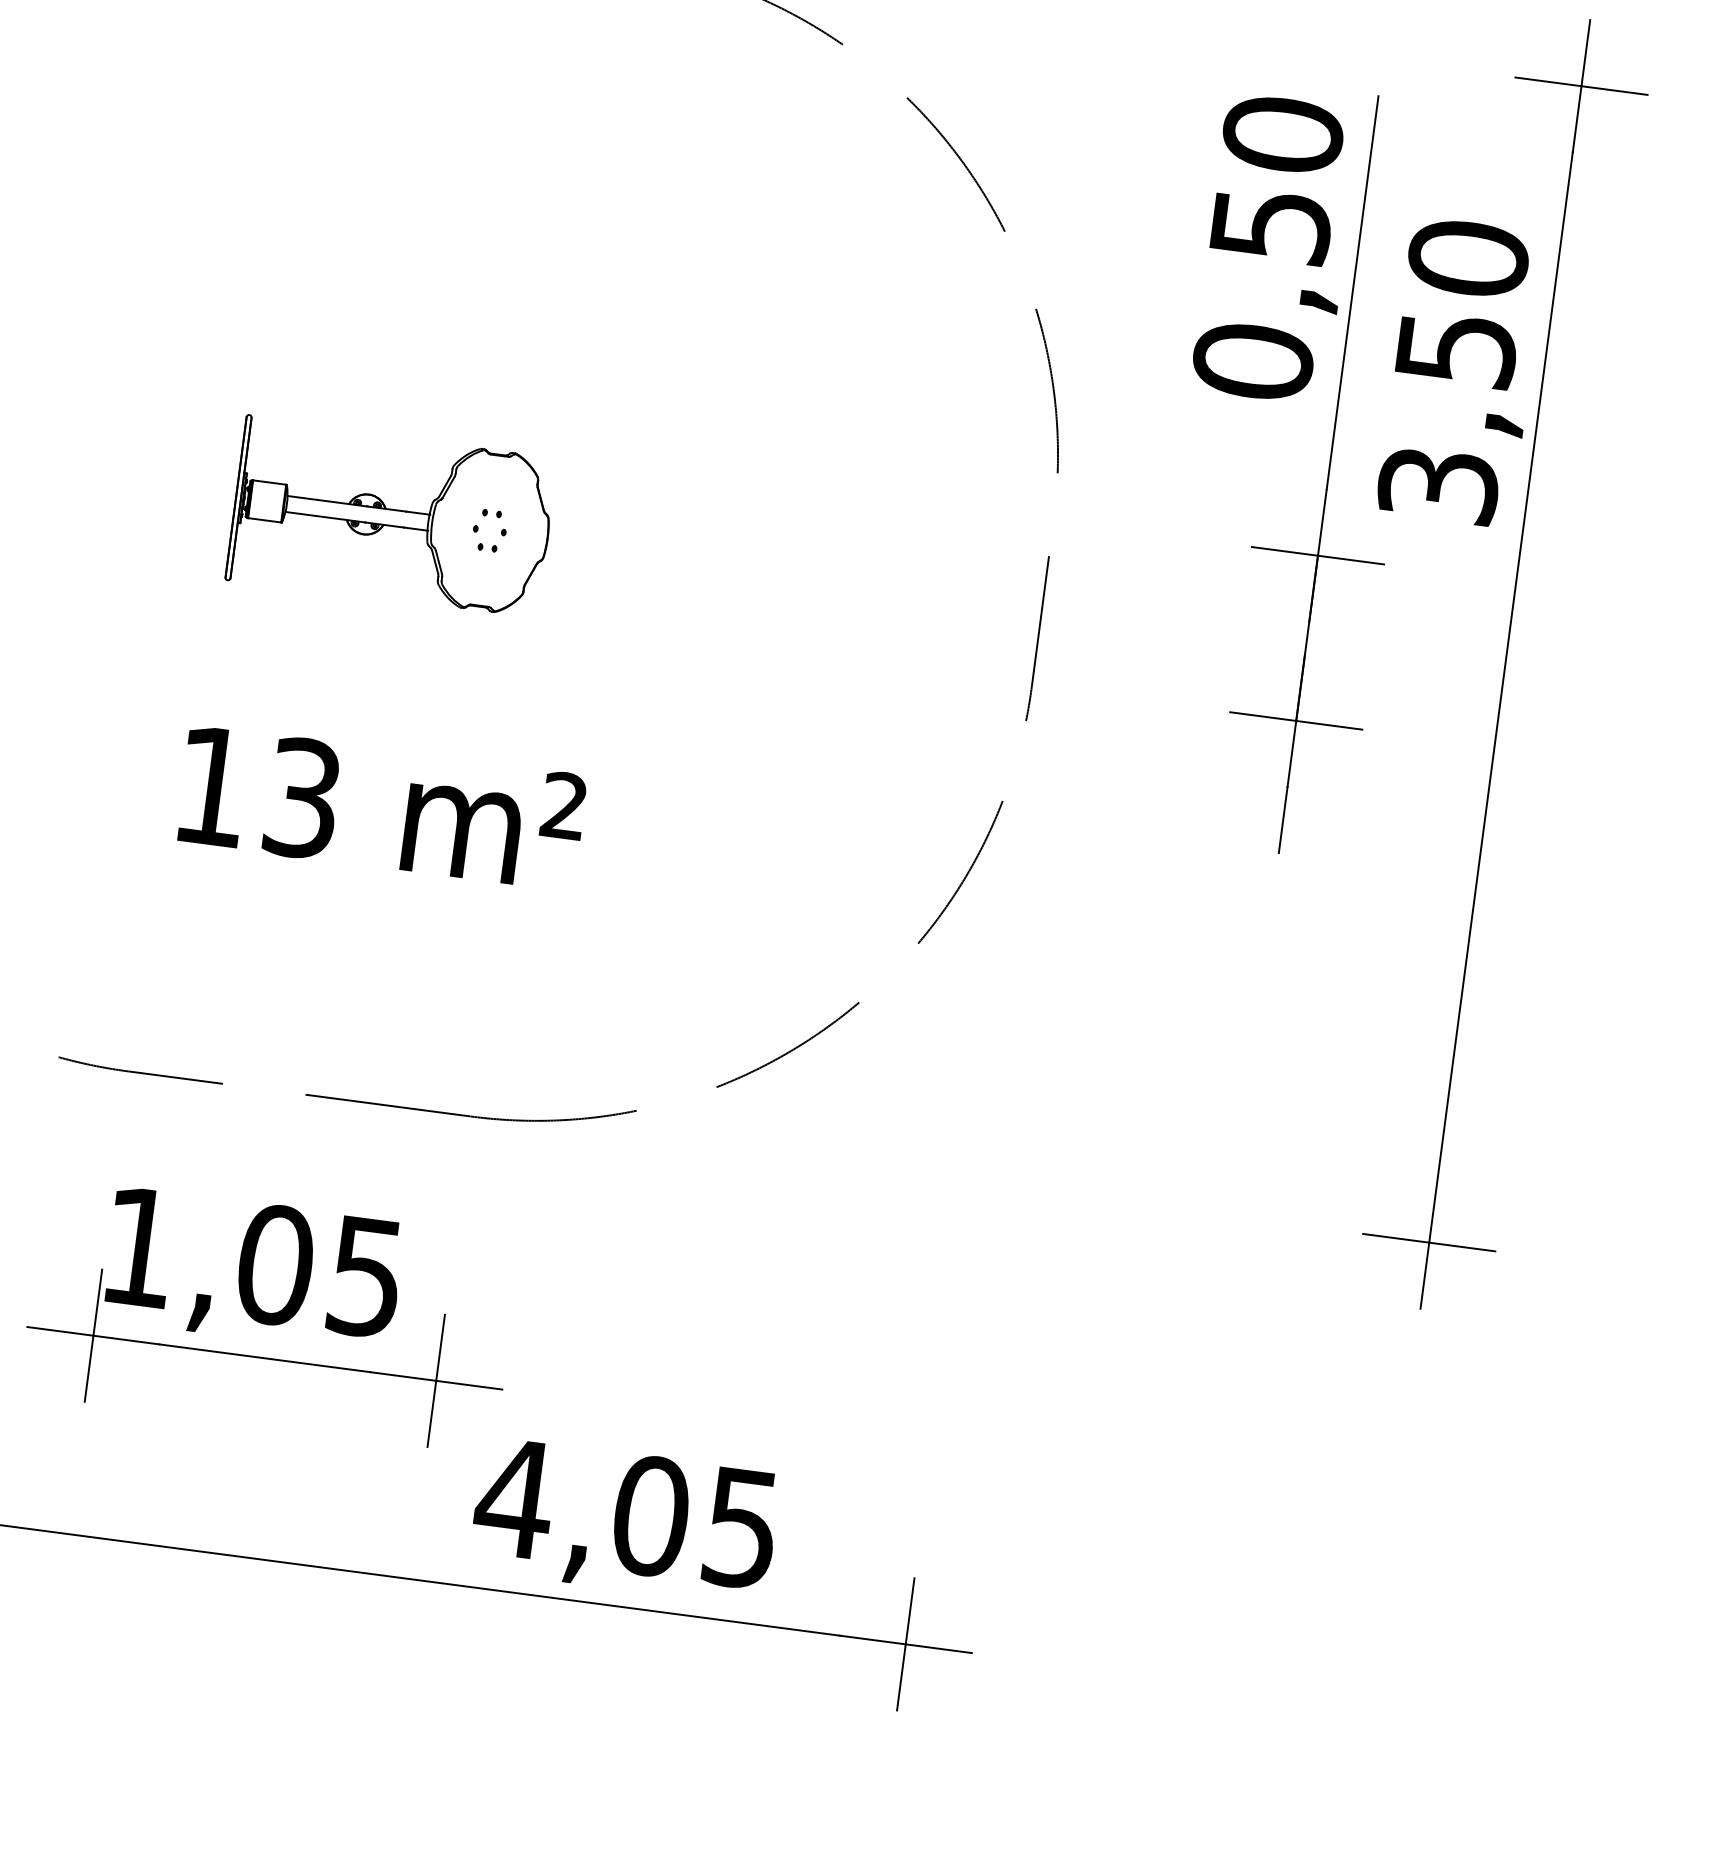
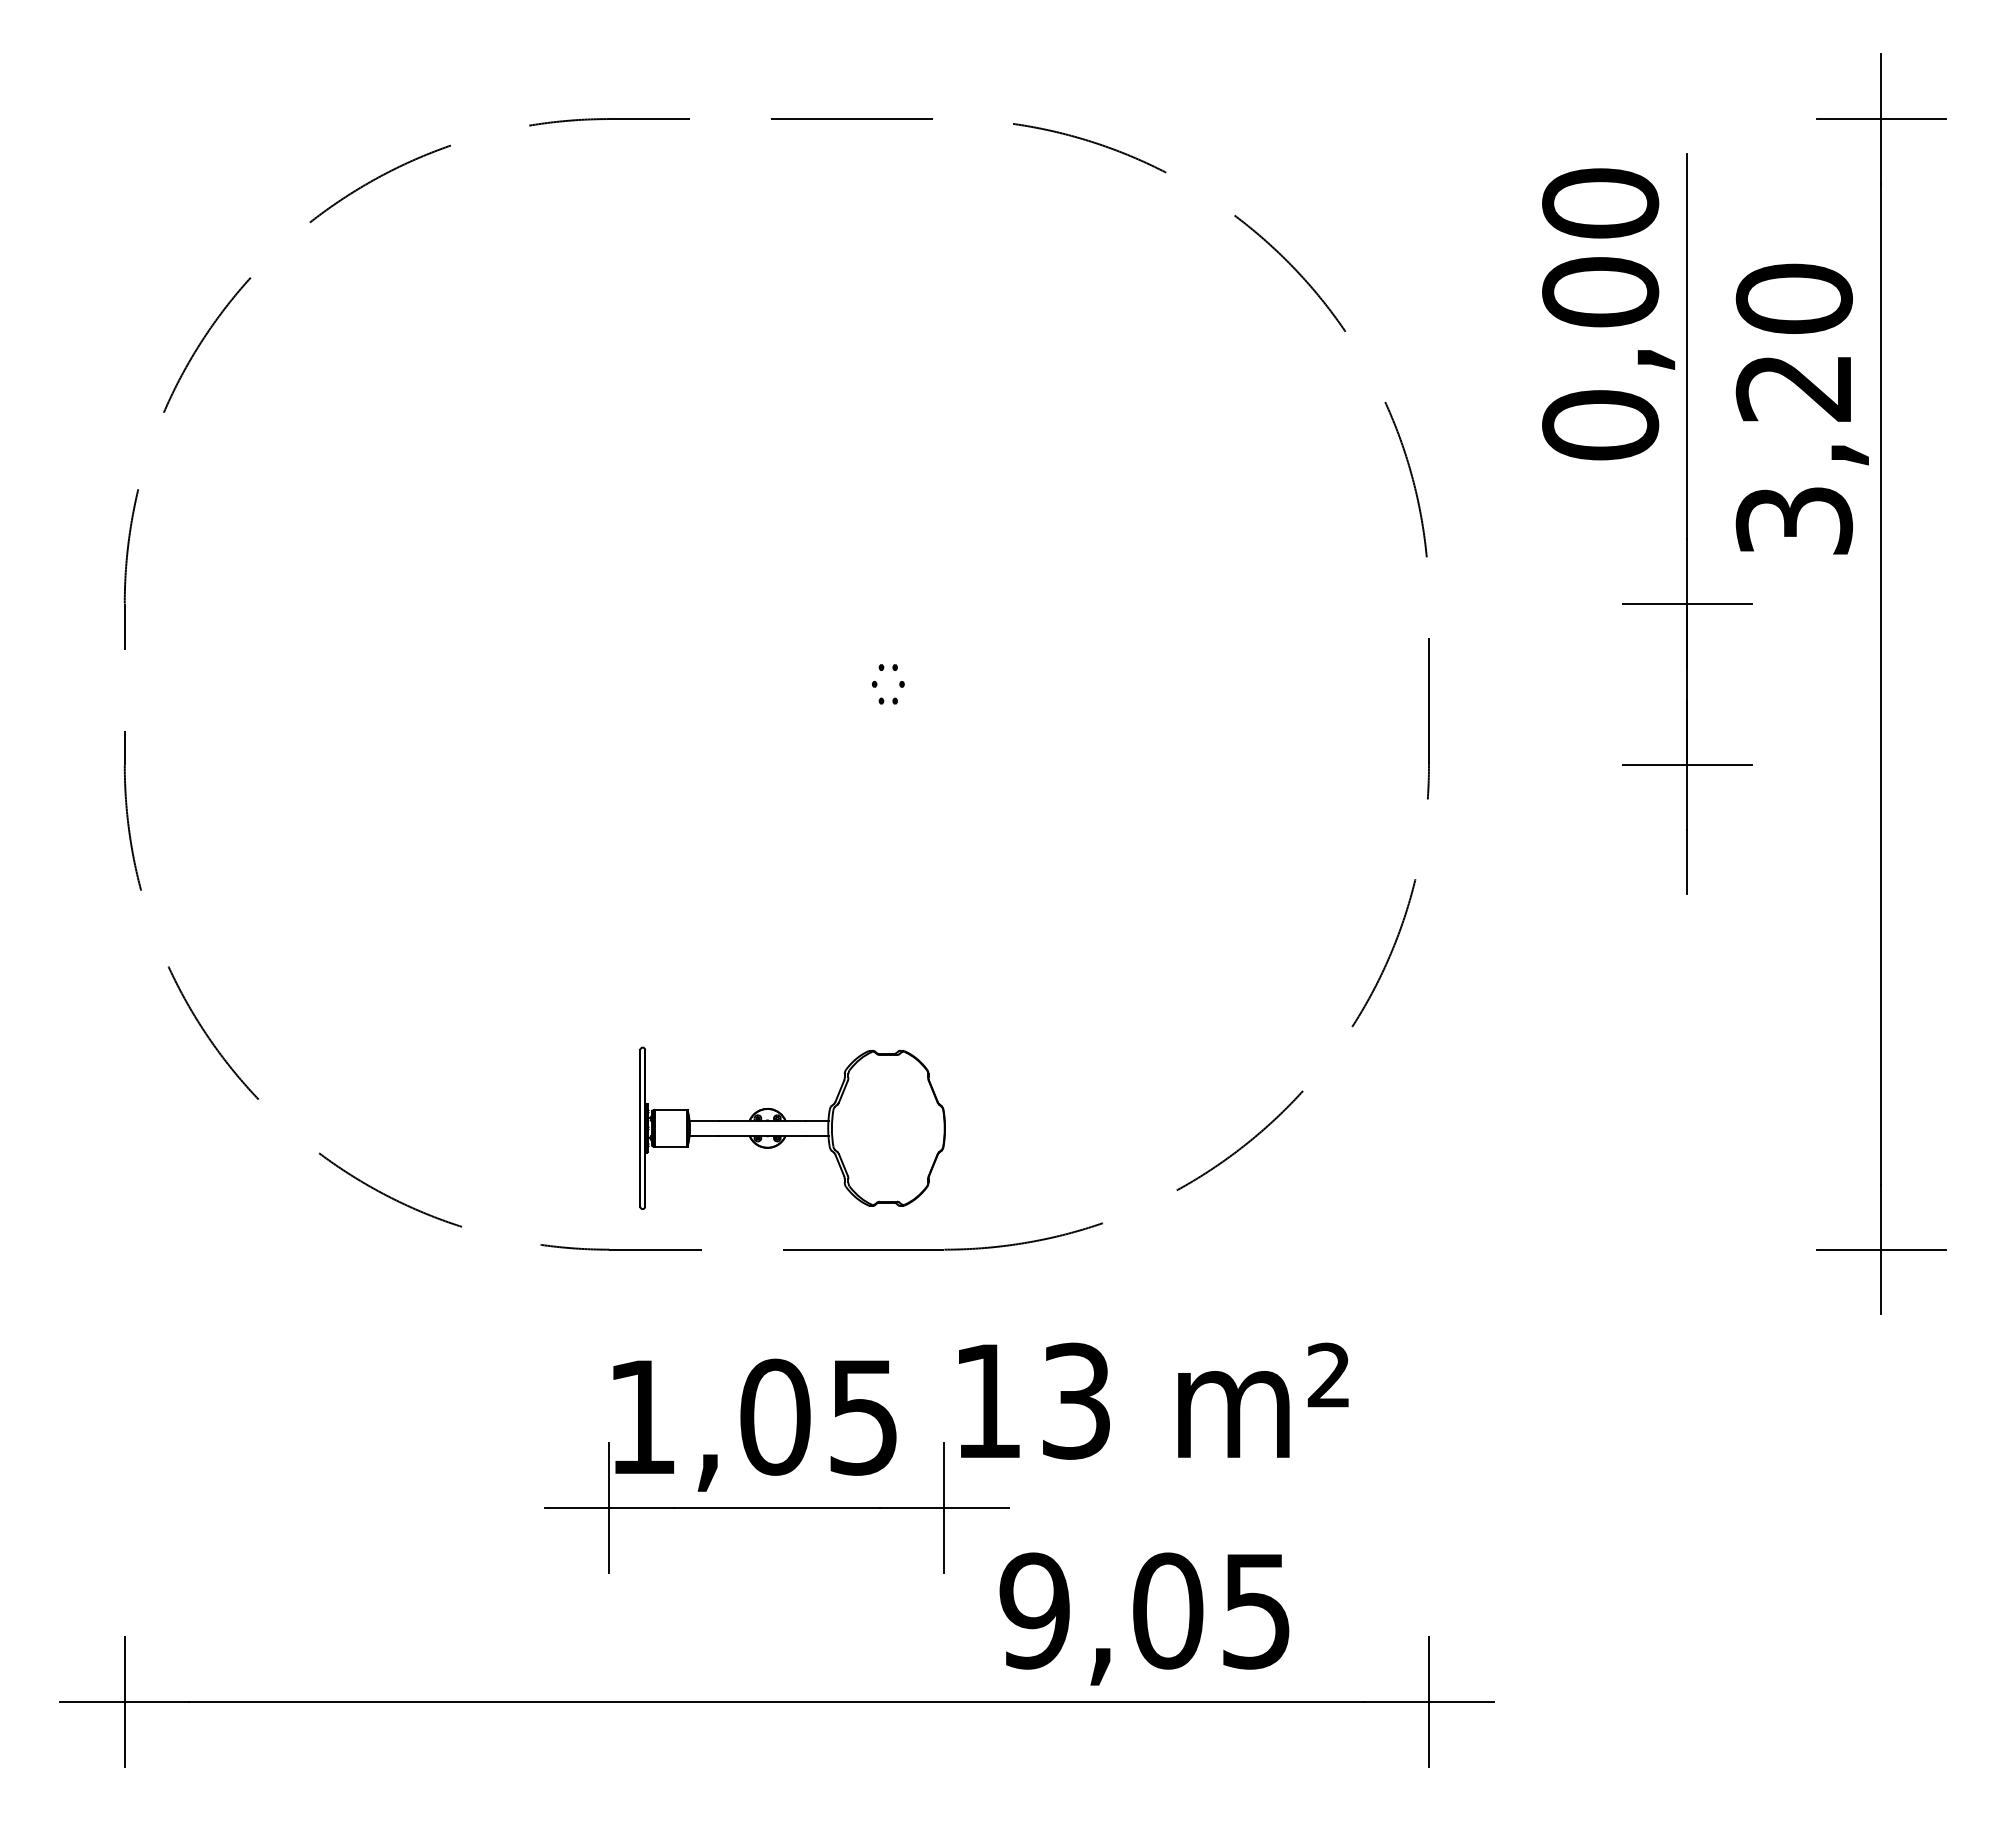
text: (1271, 225) -> (1600, 292), 0,50 -> 0,00
text: (1456, 350) -> (1794, 388), 3,50 -> 3,20
part: (391, 516) -> (792, 1127), moved
text: (381, 807) -> (1153, 1400), moved
text: (514, 1497) -> (1034, 1610), 4,05 -> 9,05

